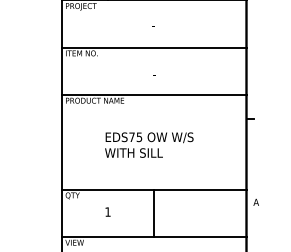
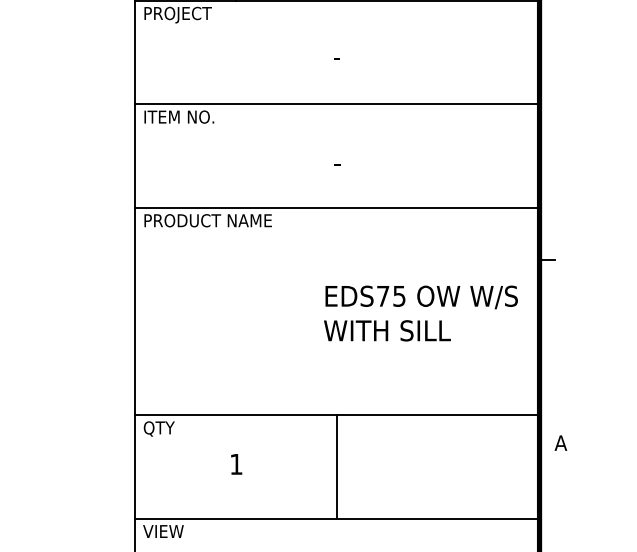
text: (149, 144) -> (421, 312), moved

